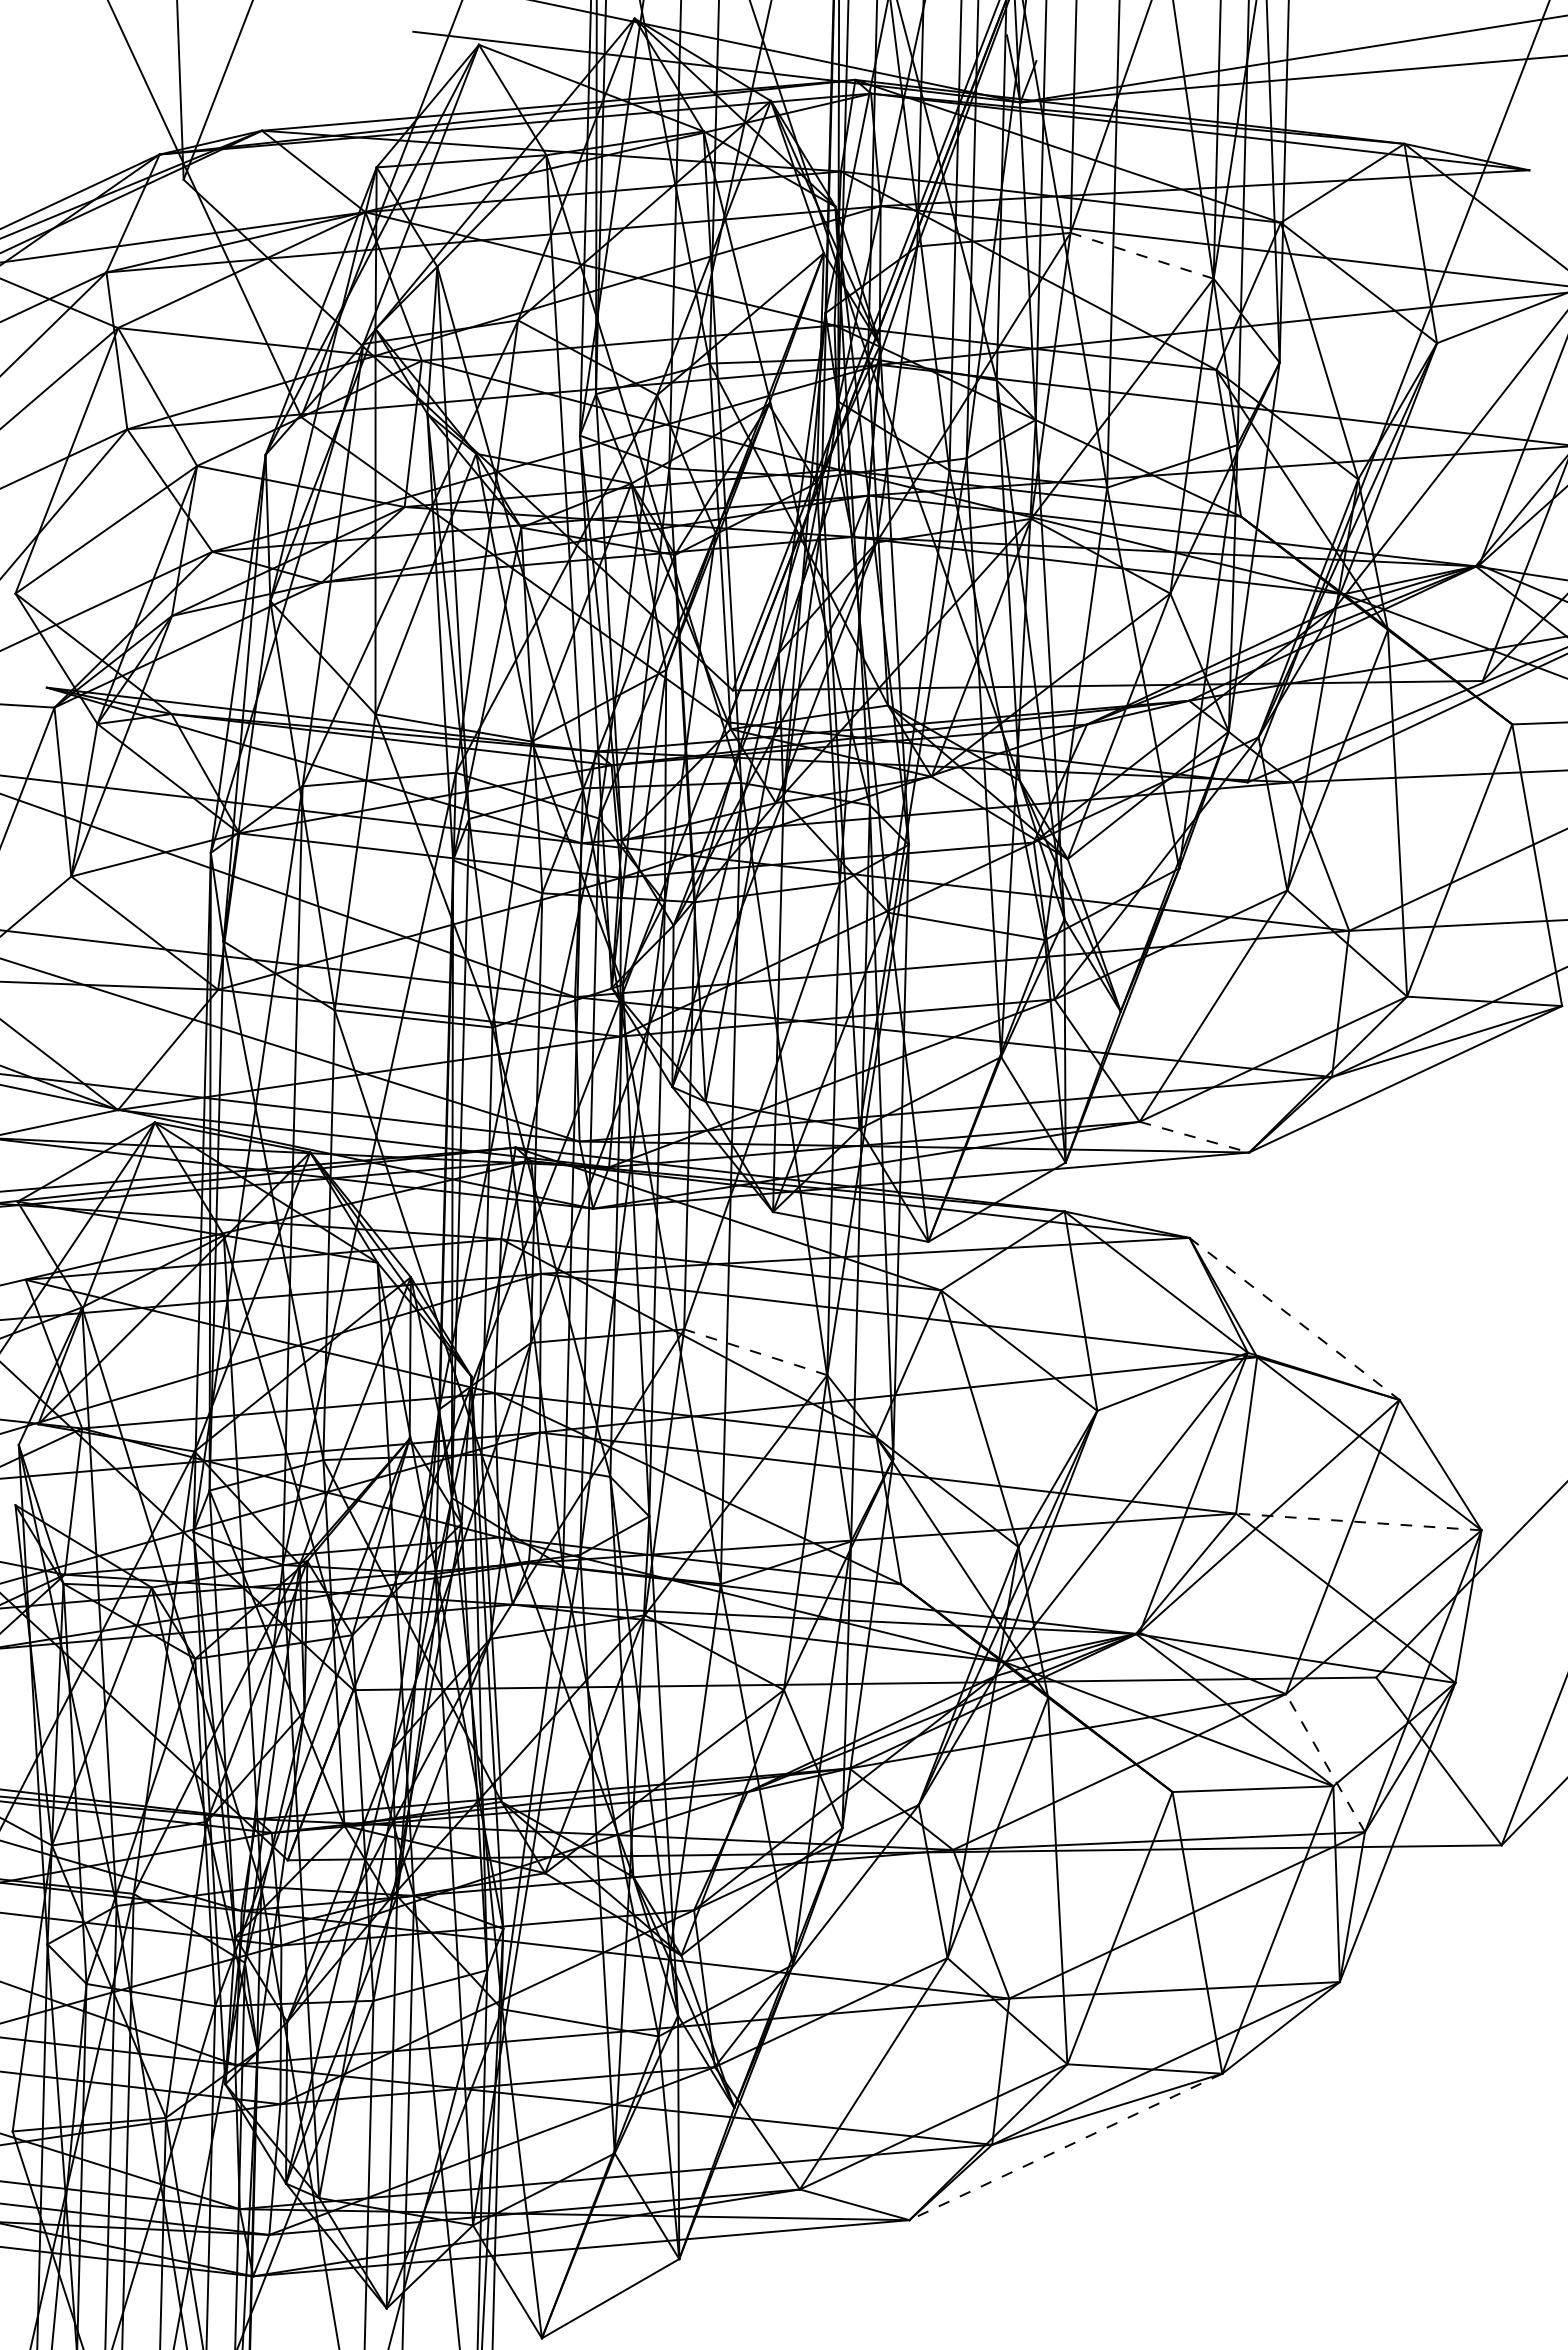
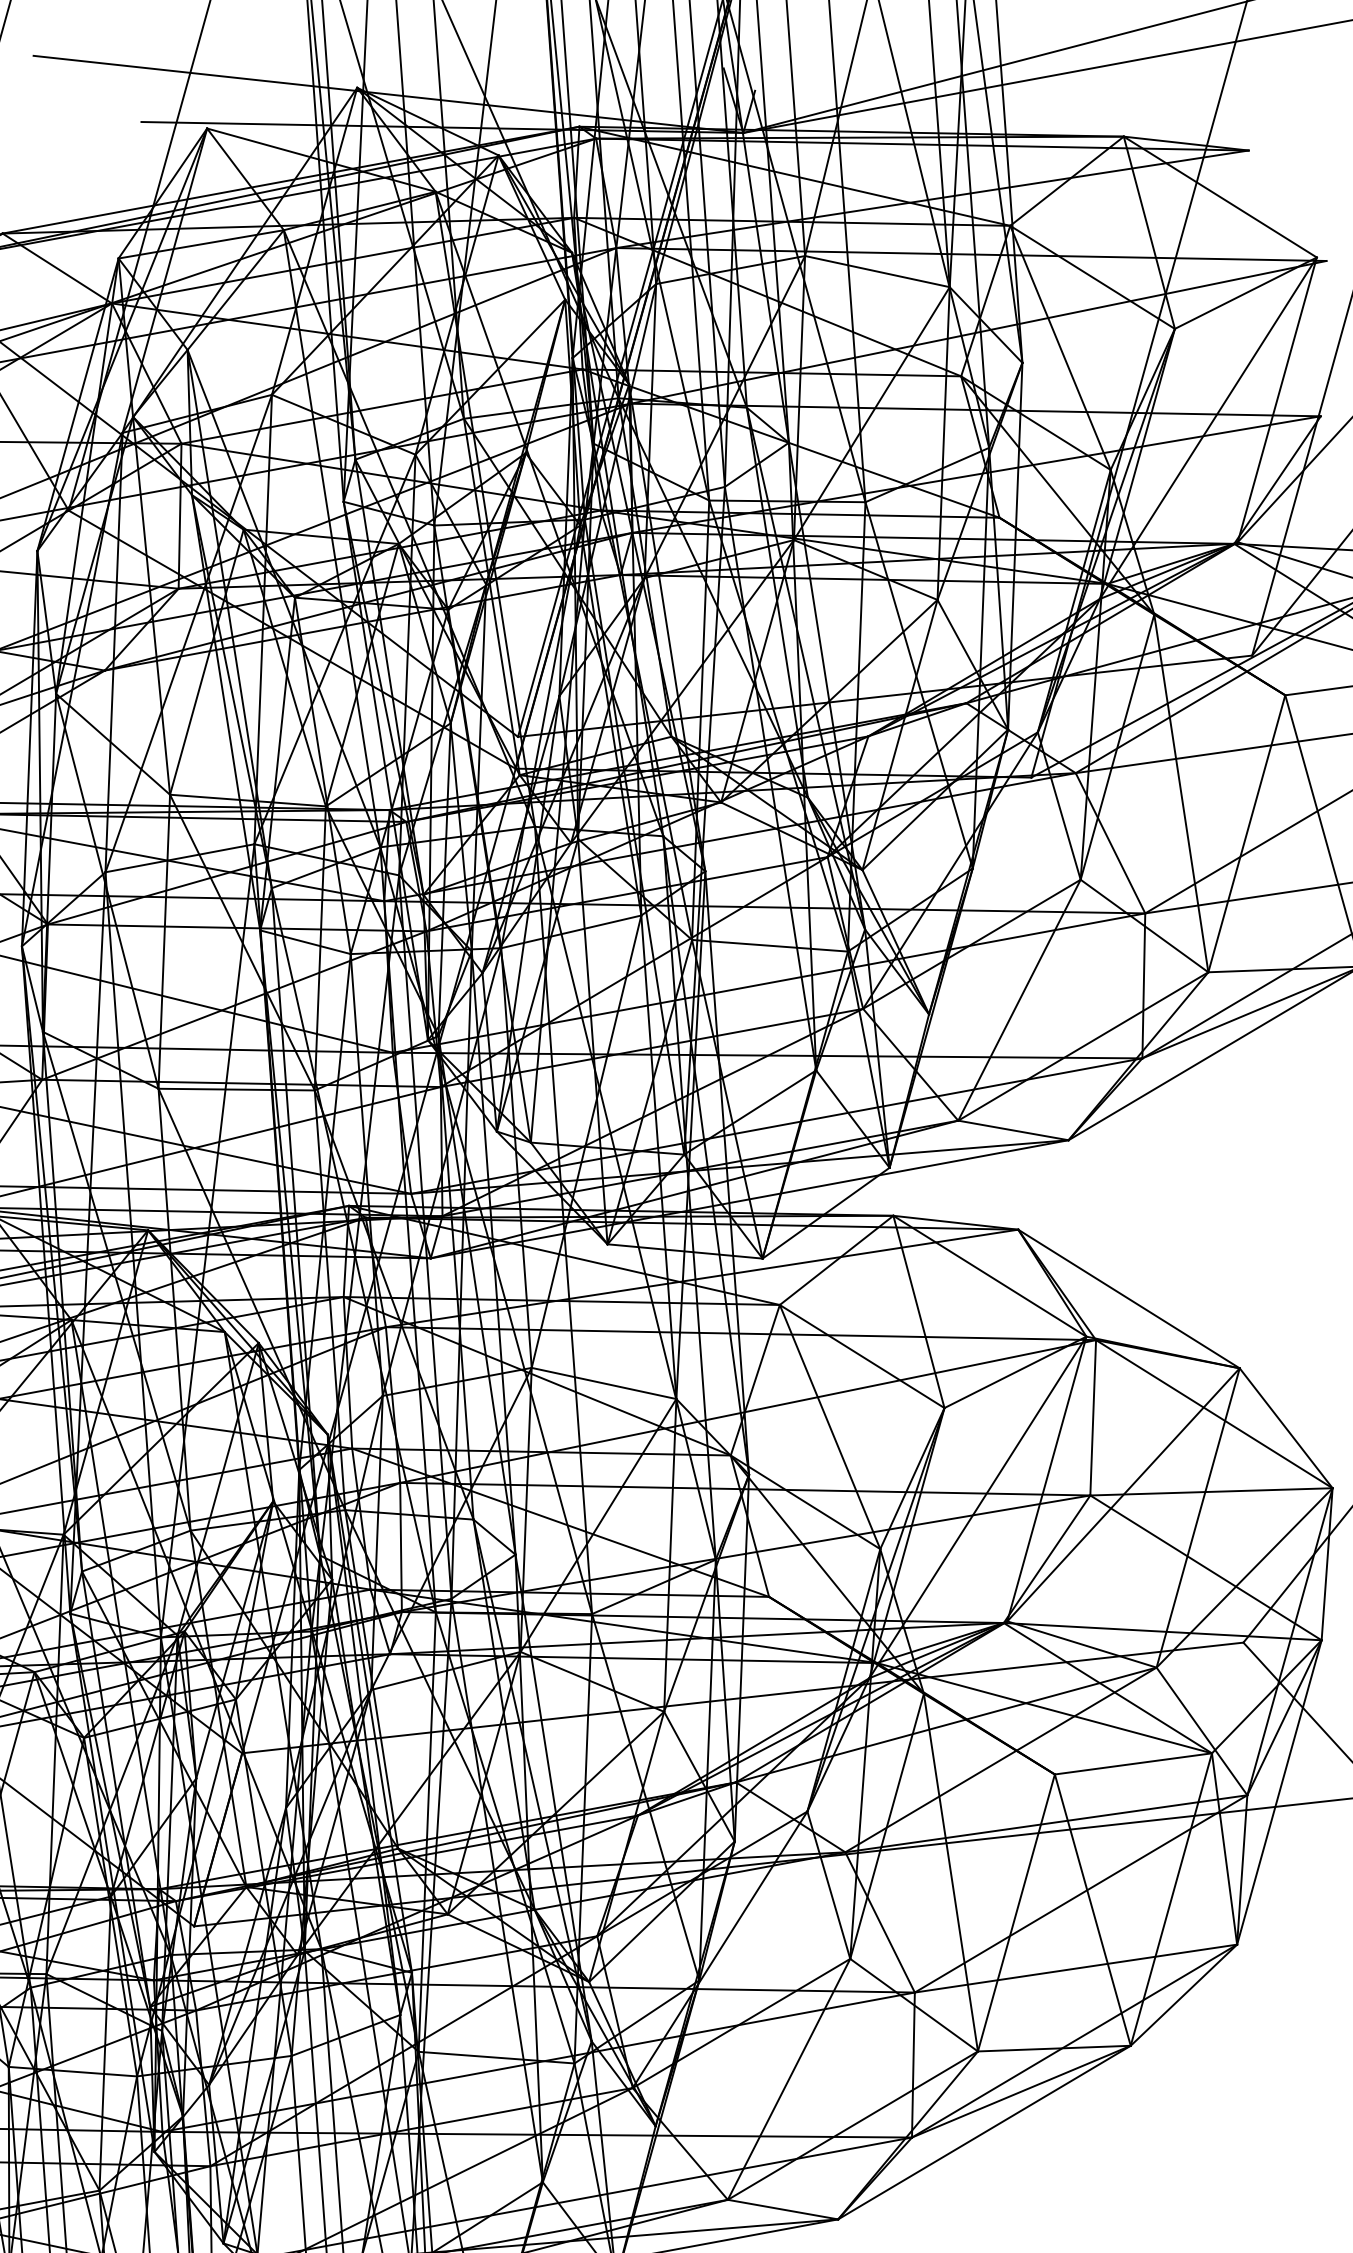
line: (1141, 255) -> (876, 271), dashed -> solid
line: (1194, 1137) -> (1013, 1130), dashed -> solid
line: (1294, 1318) -> (1128, 1298), dashed -> solid
line: (755, 1352) -> (603, 1383), dashed -> solid
line: (1358, 1521) -> (1211, 1491), dashed -> solid
line: (1325, 1763) -> (1202, 1731), dashed -> solid
line: (1065, 2146) -> (984, 2132), dashed -> solid

